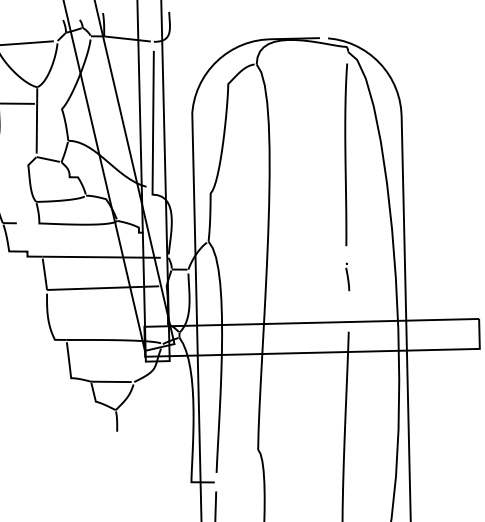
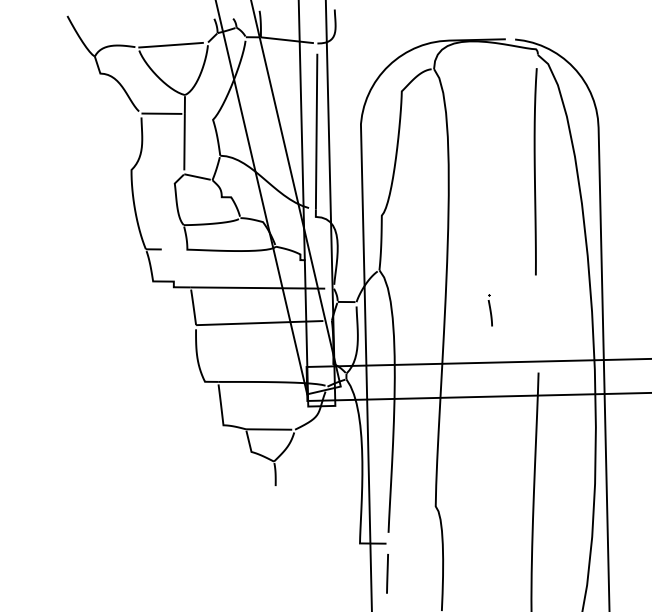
part: (346, 277) -> (489, 310), moved

